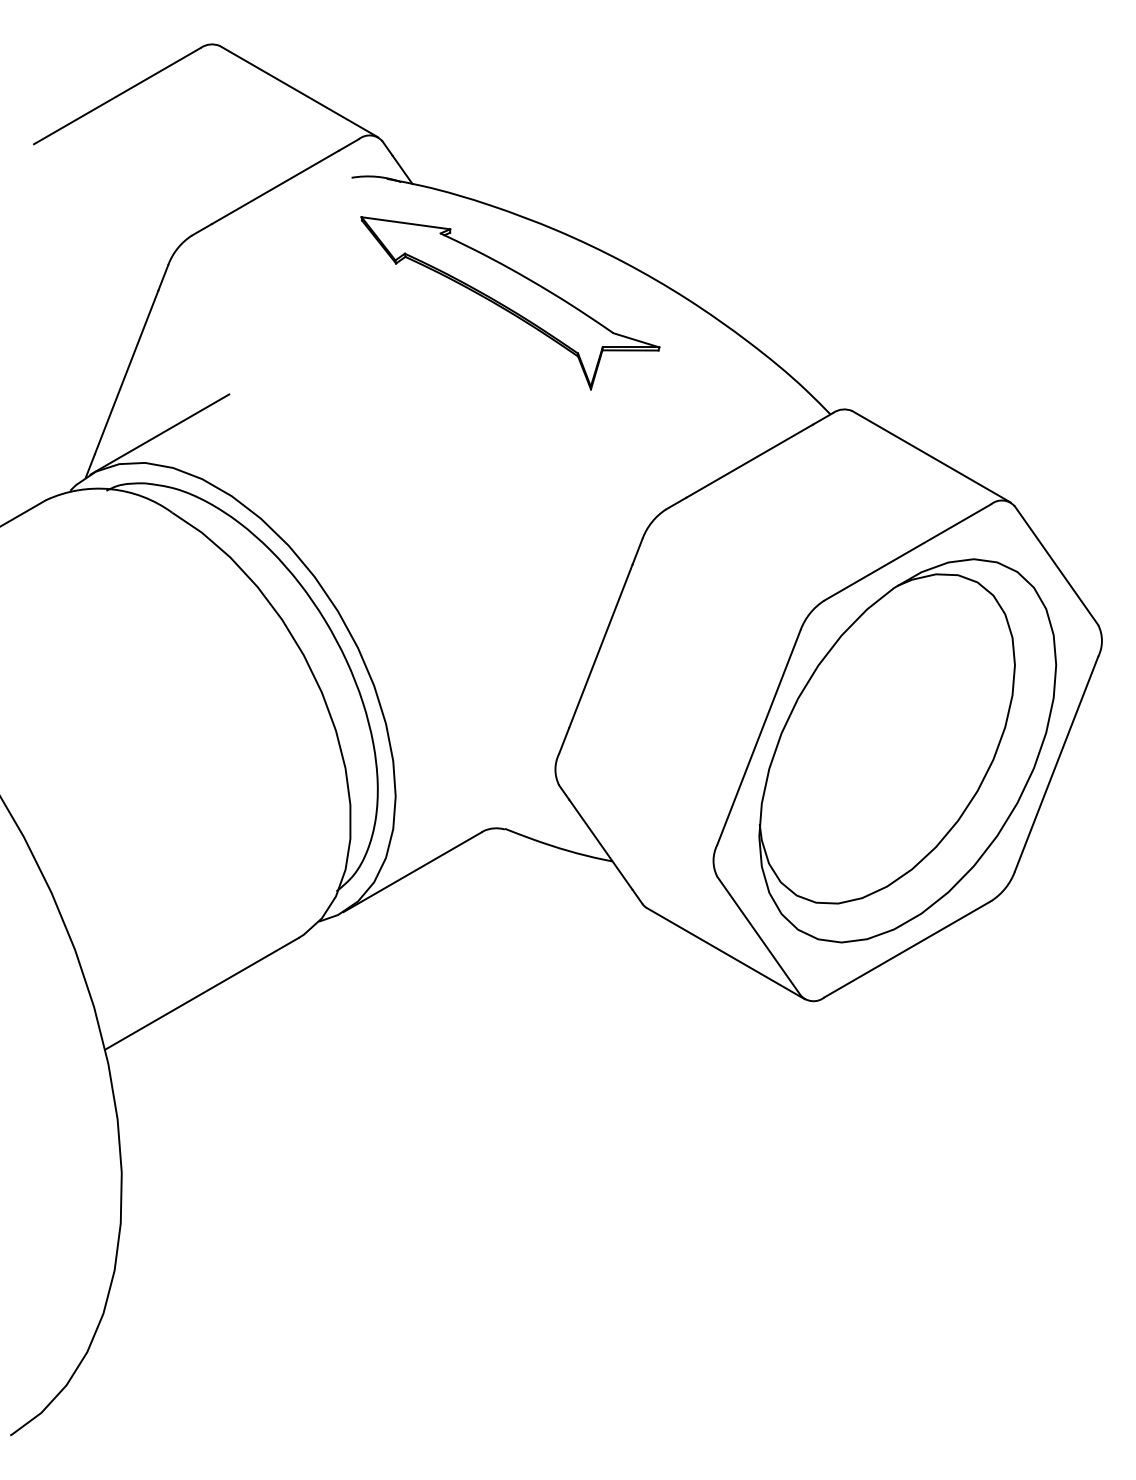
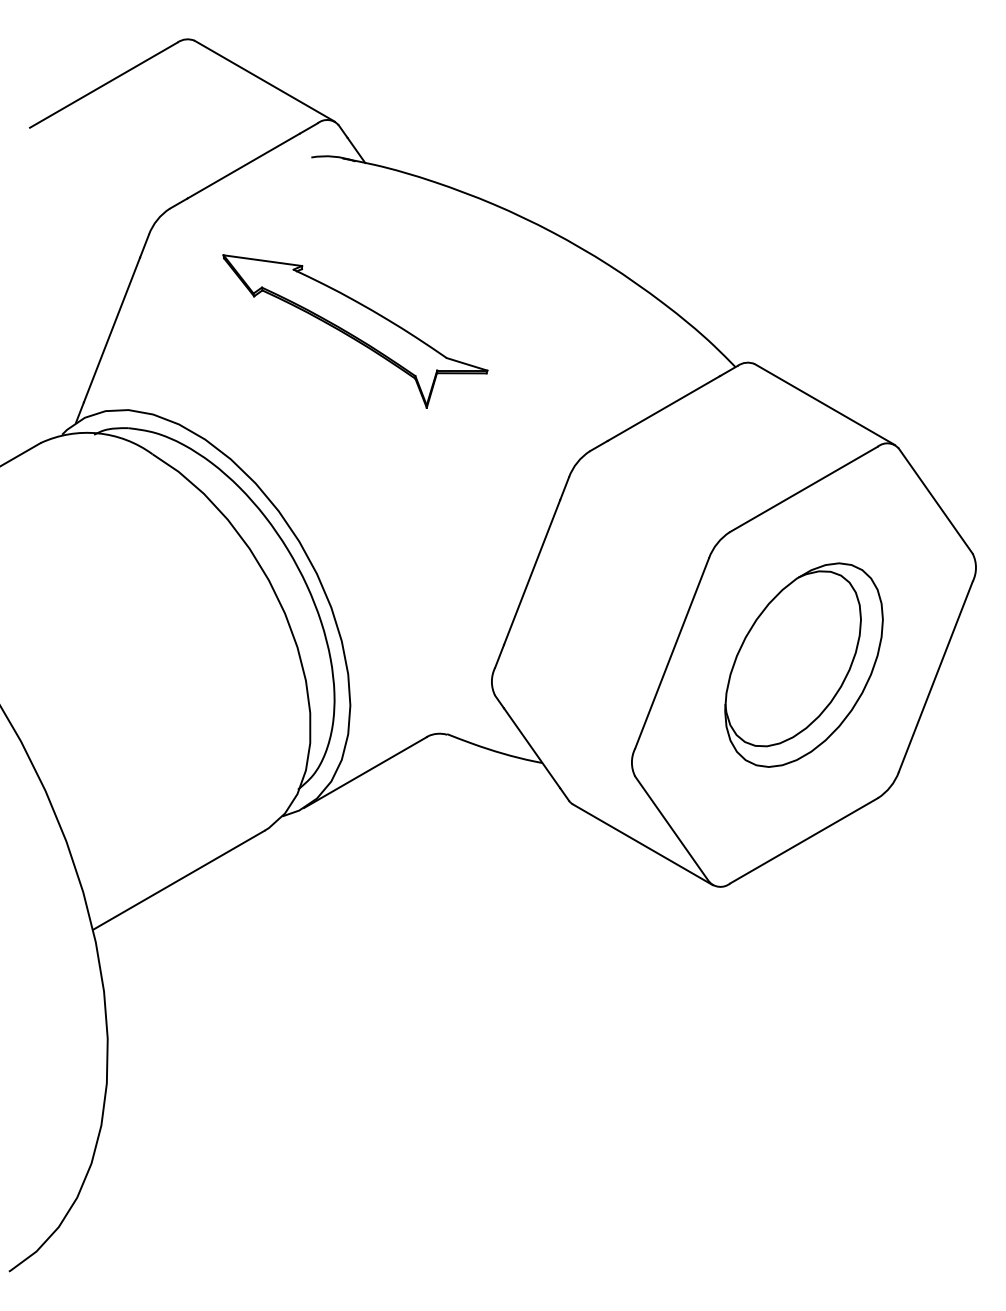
part: (510, 303) -> (355, 331), moved
line: (159, 434) -> (141, 384), removed
part: (907, 750) -> (803, 664), size x0.6

